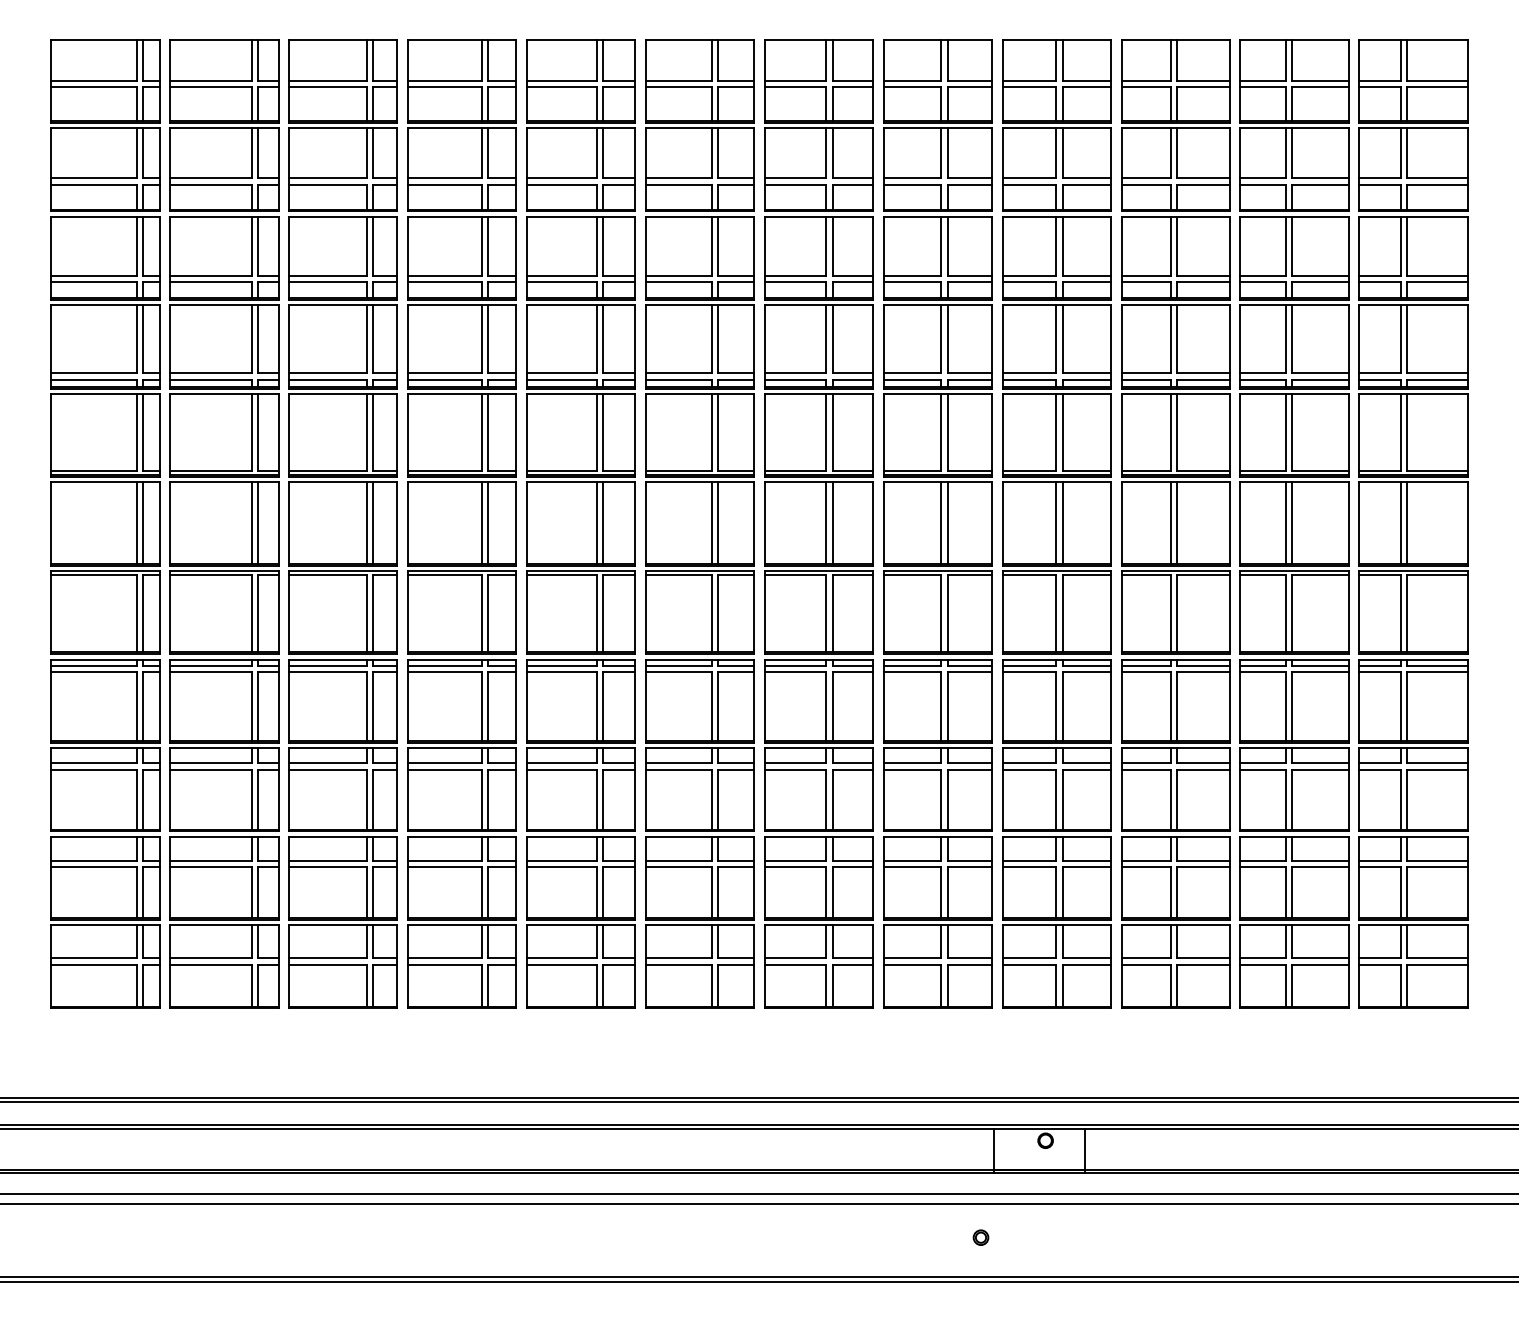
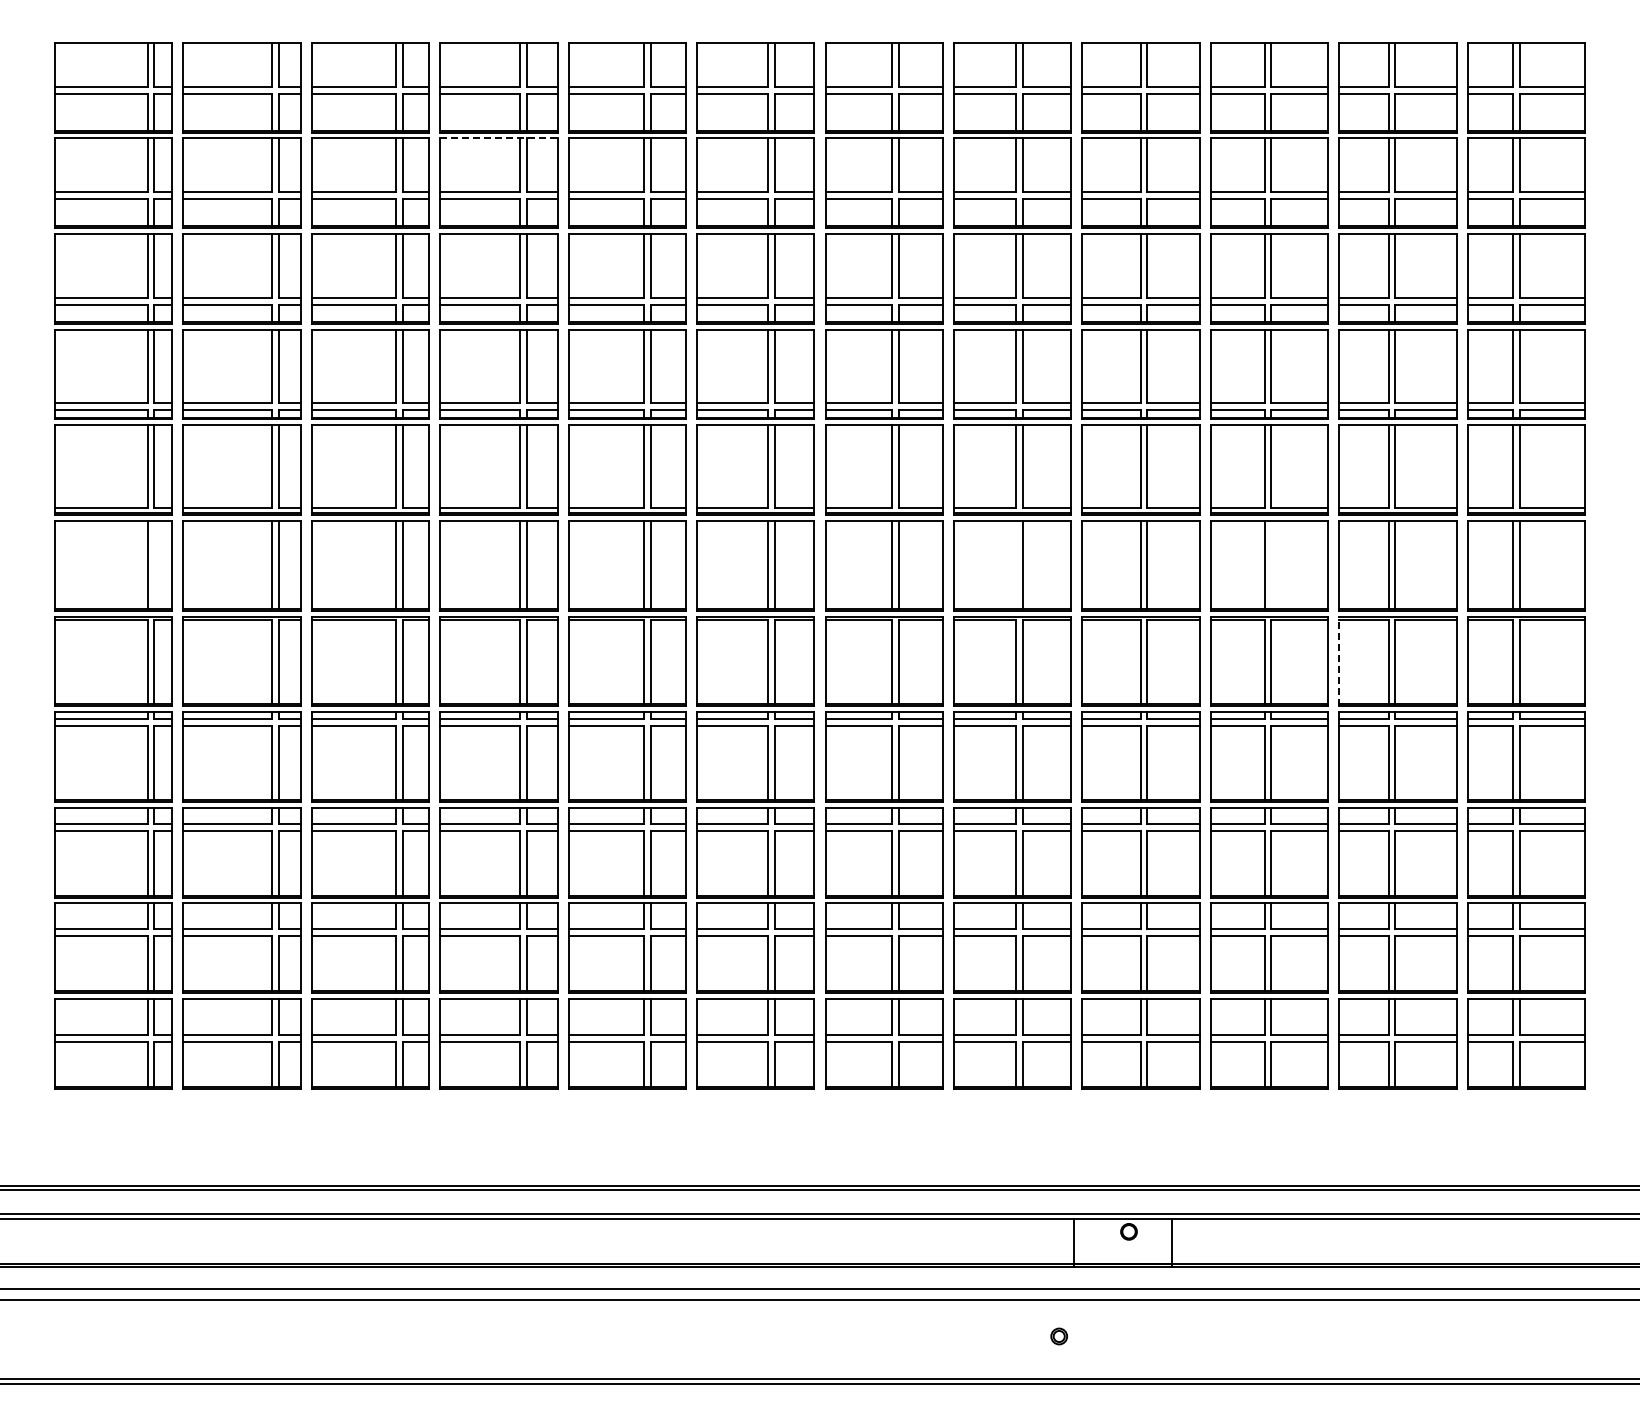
line: (461, 128) -> (498, 138), solid -> dashed
line: (143, 522) -> (154, 564), removed
line: (941, 522) -> (1016, 564), removed
line: (1177, 522) -> (1271, 564), removed
line: (1240, 612) -> (1339, 661), solid -> dashed

